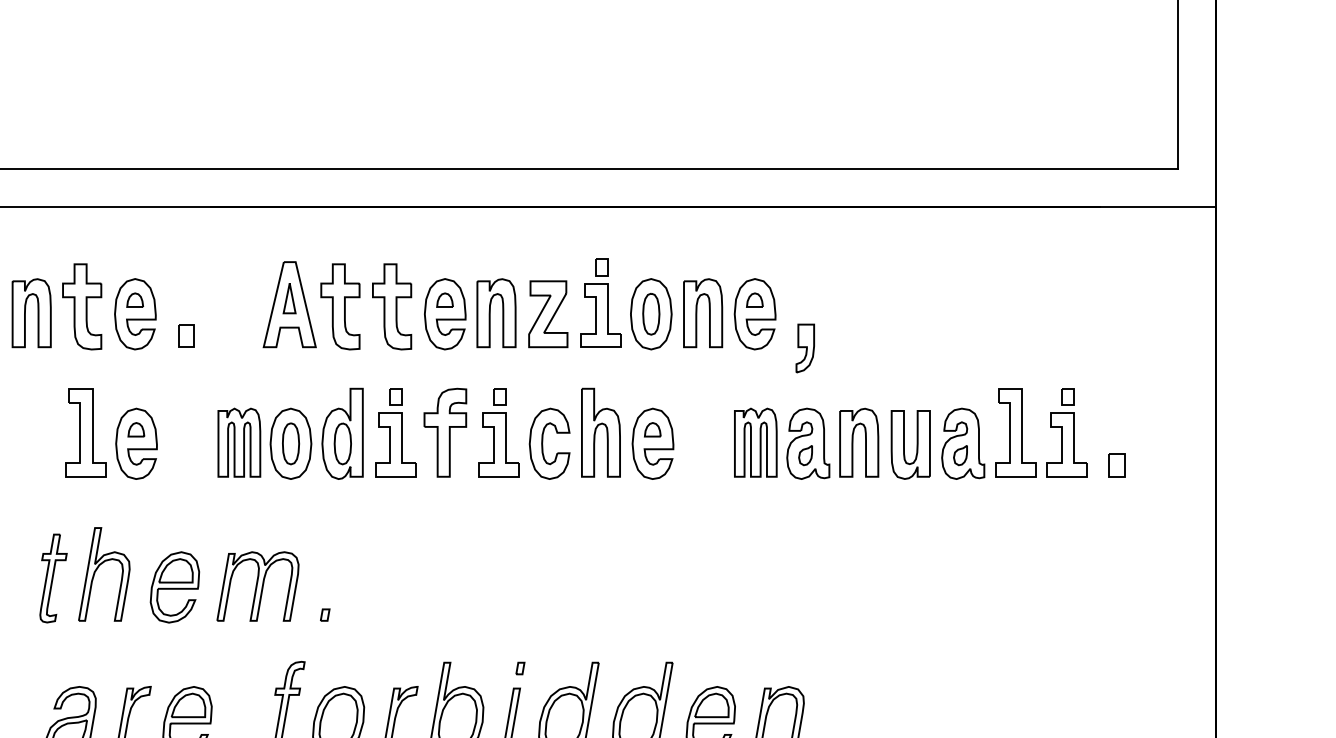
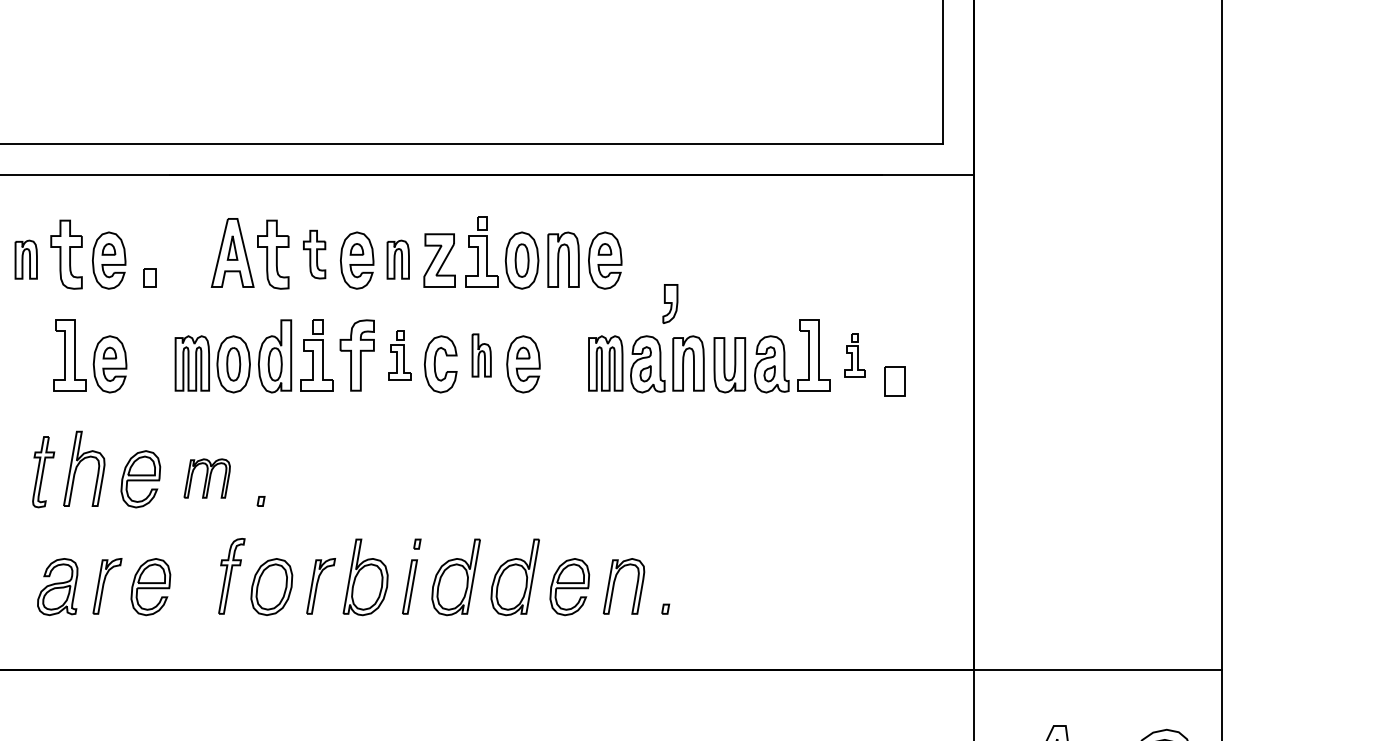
part: (391, 306) -> (314, 254), size x0.7
part: (32, 312) -> (26, 259), size x0.7
part: (496, 312) -> (398, 259), size x0.7
part: (805, 347) -> (670, 303), moved
part: (498, 432) -> (399, 355), size x0.7
part: (600, 432) -> (481, 355), size x0.6
part: (1066, 432) -> (854, 355), size x0.6
part: (1116, 465) -> (894, 381), size x1.6
part: (257, 586) -> (206, 478), size x0.7

